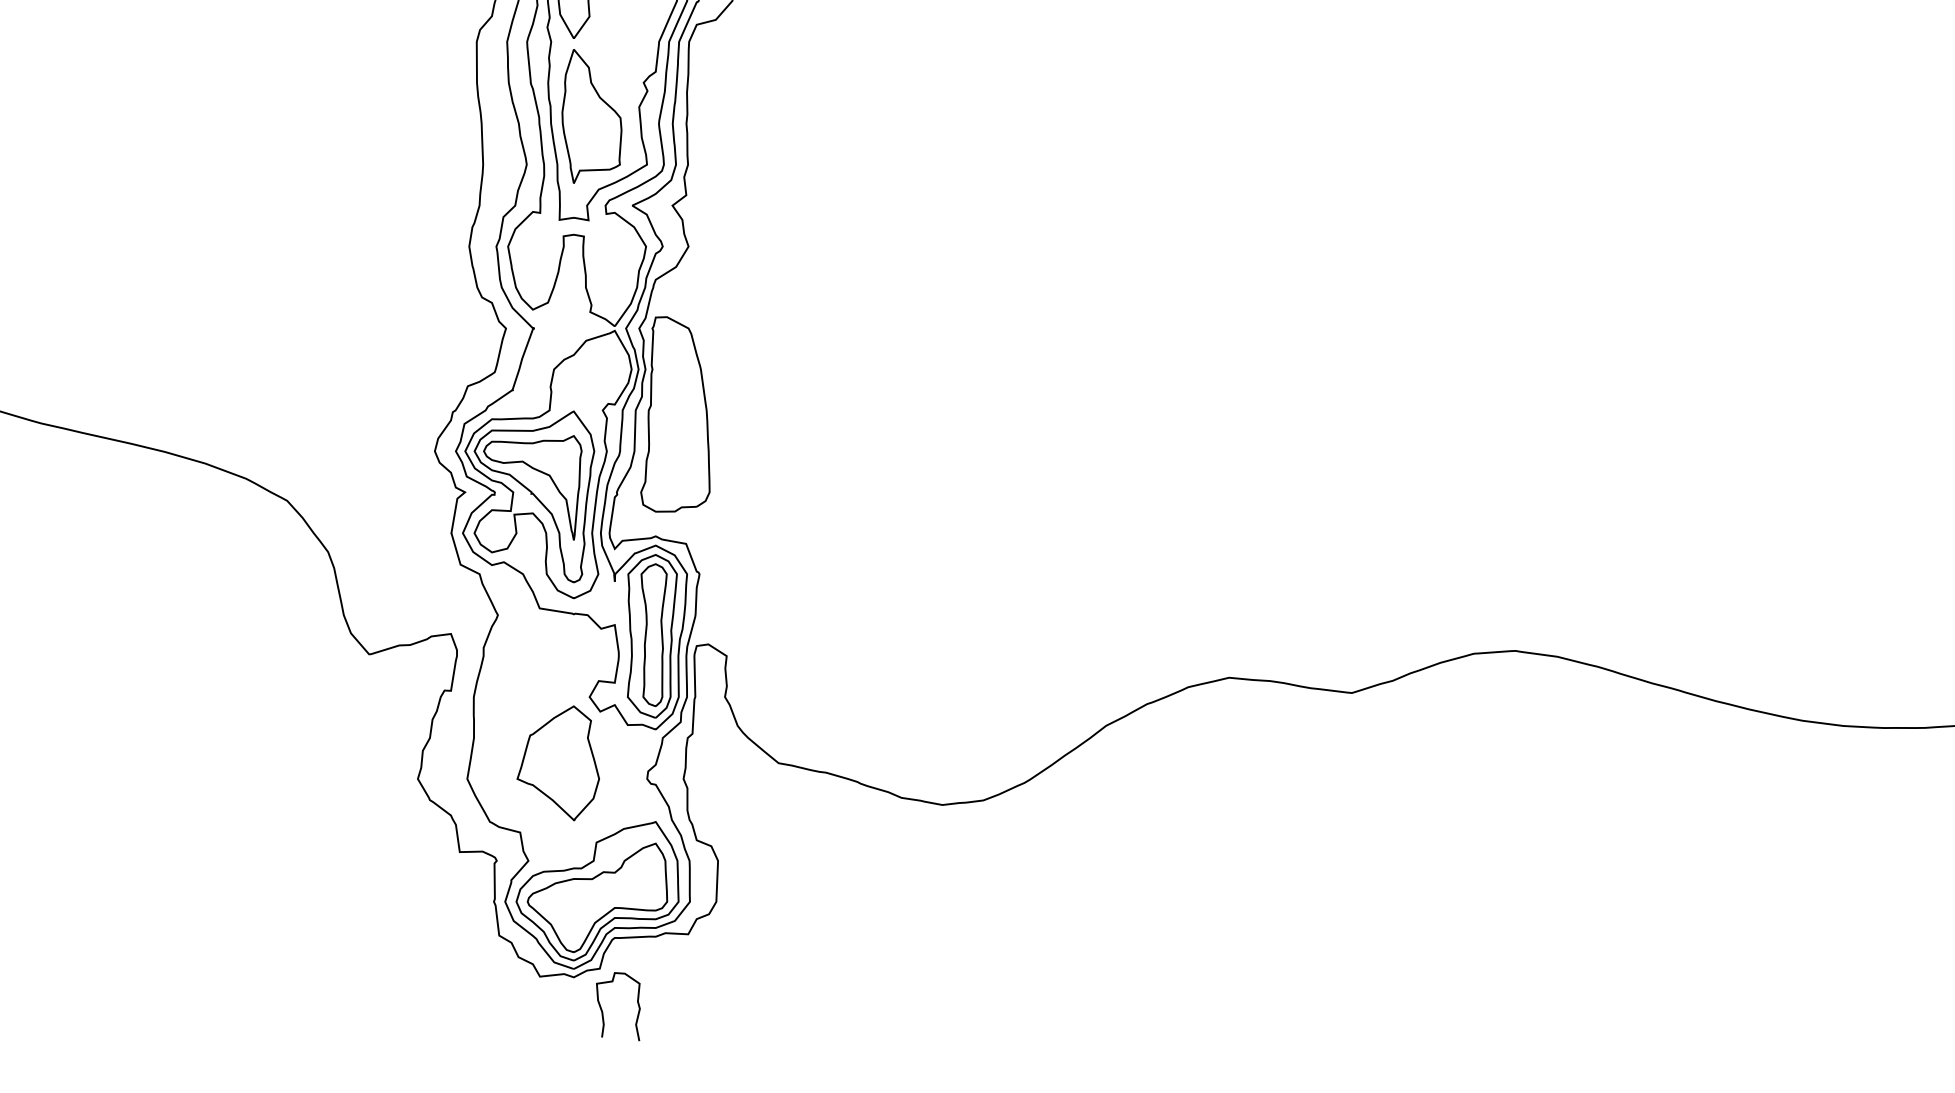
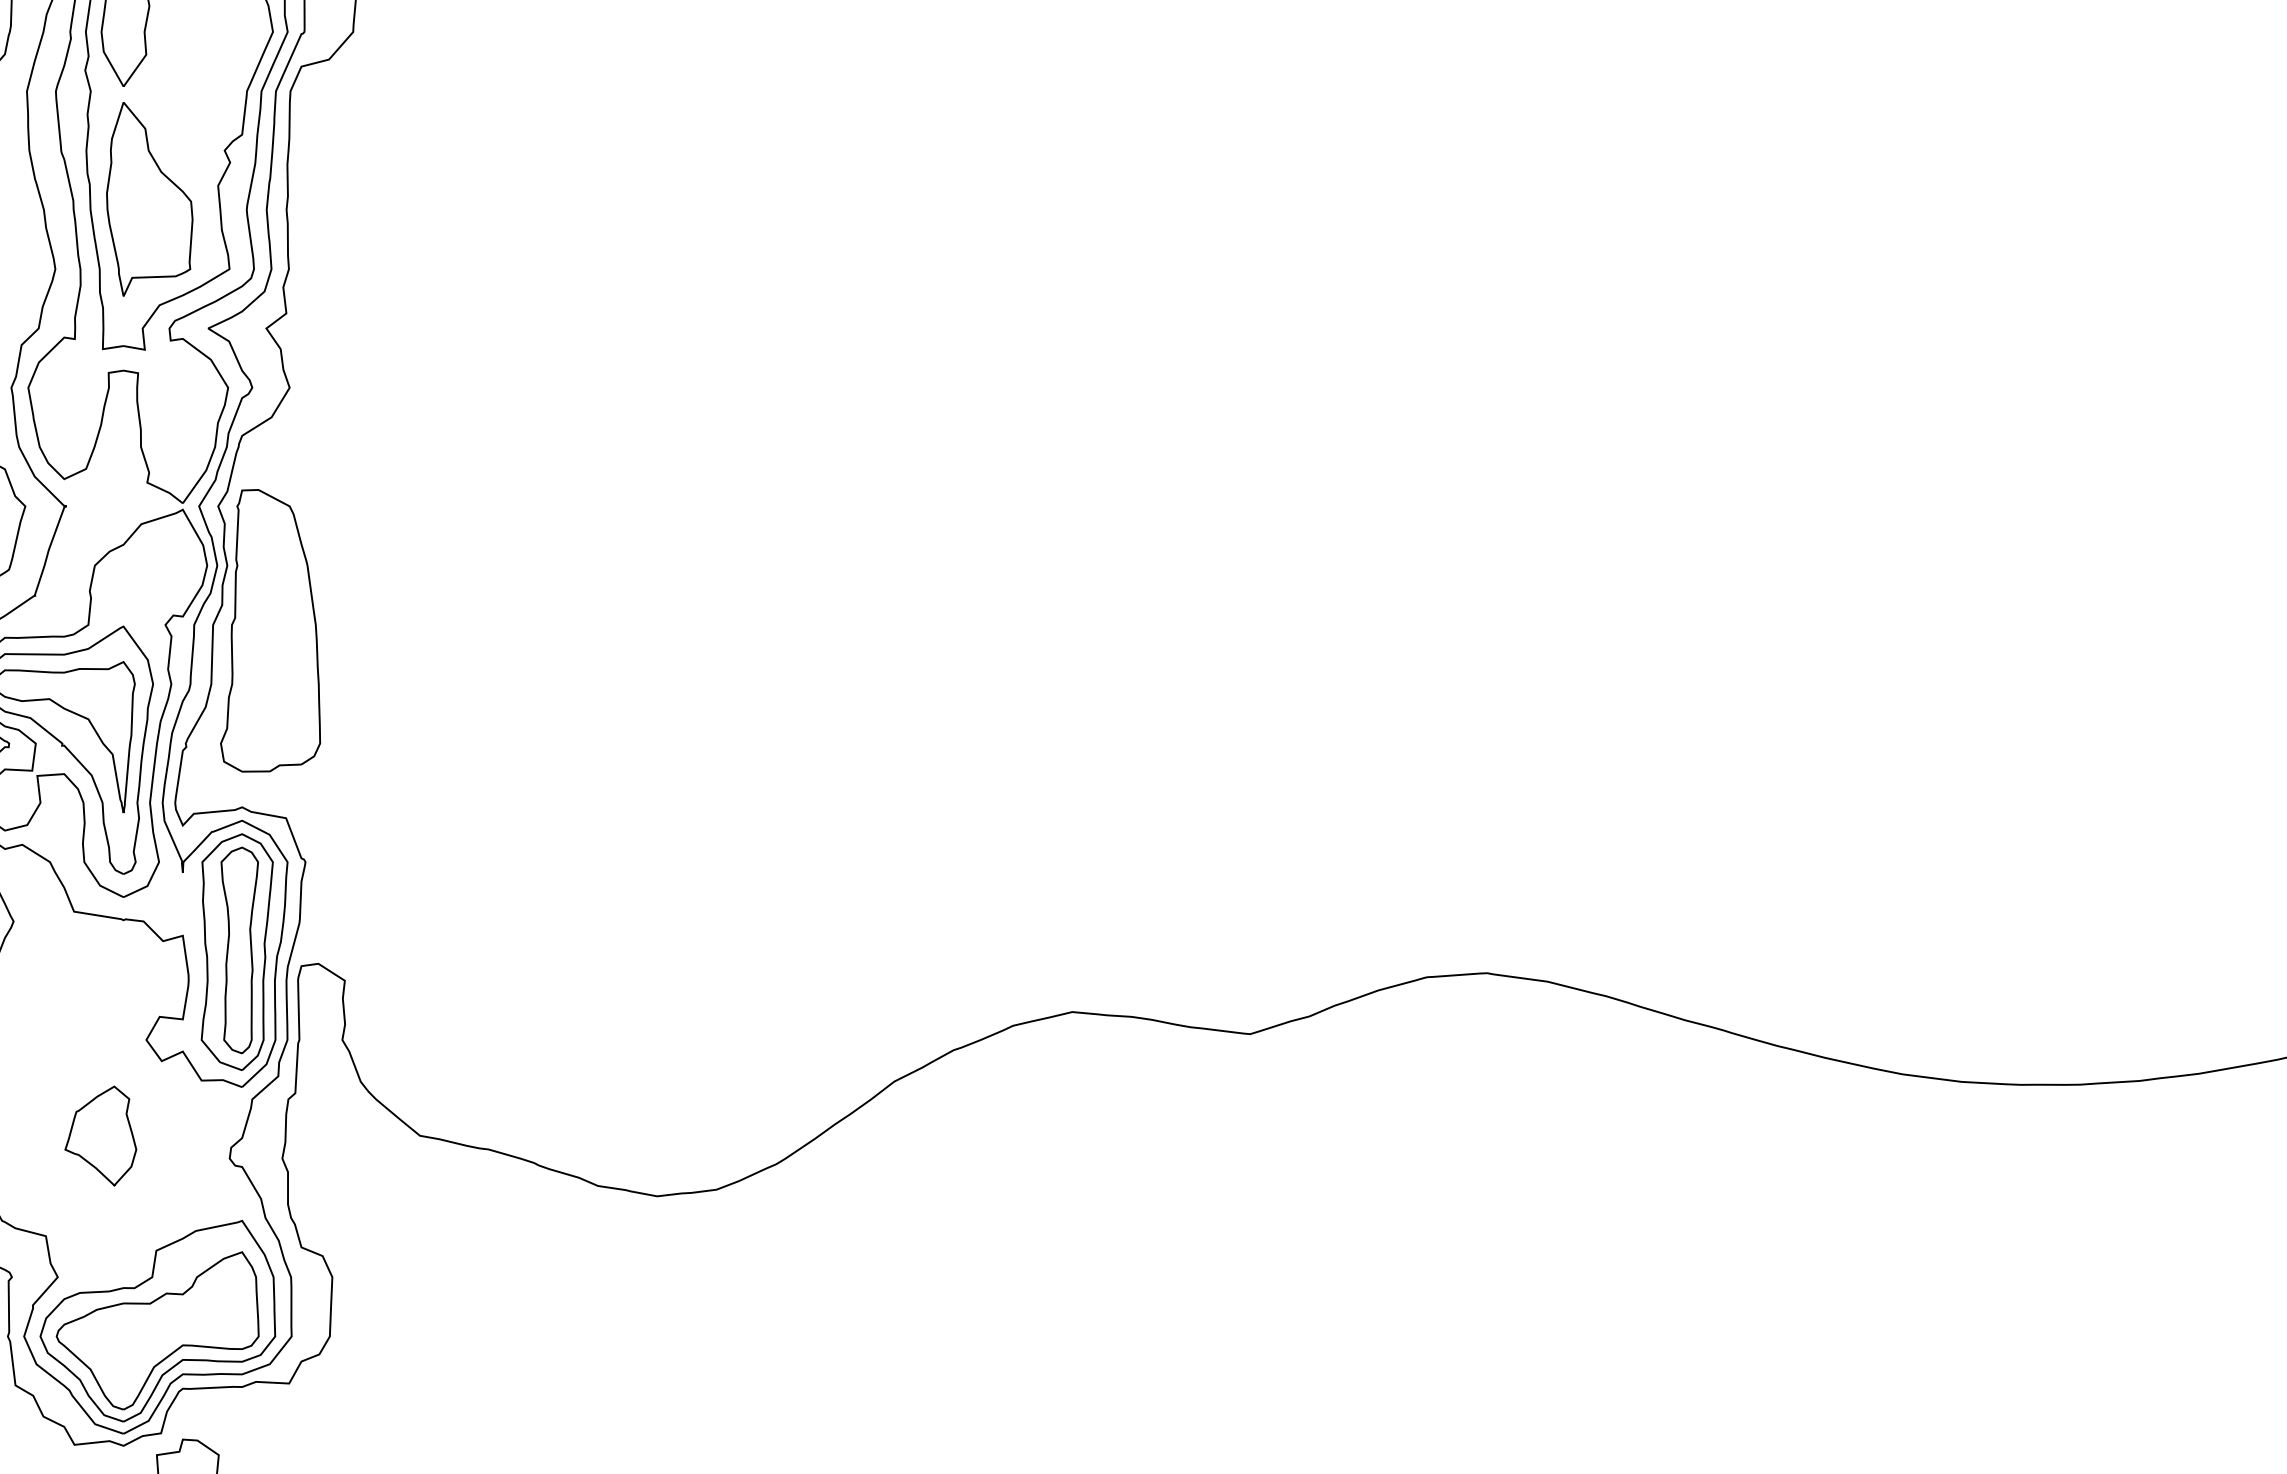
part: (557, 763) -> (99, 1136), size x0.6

